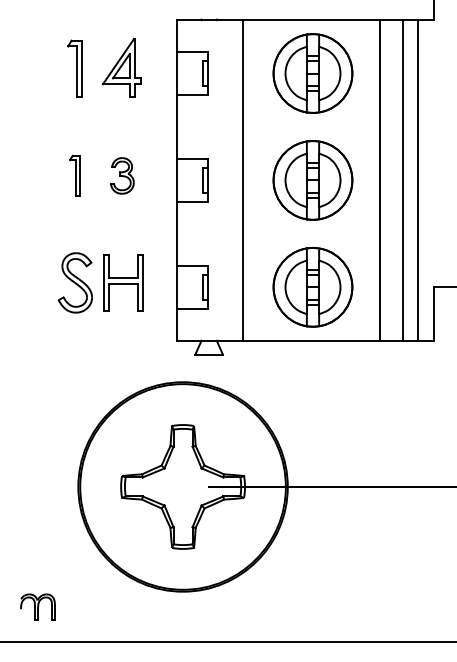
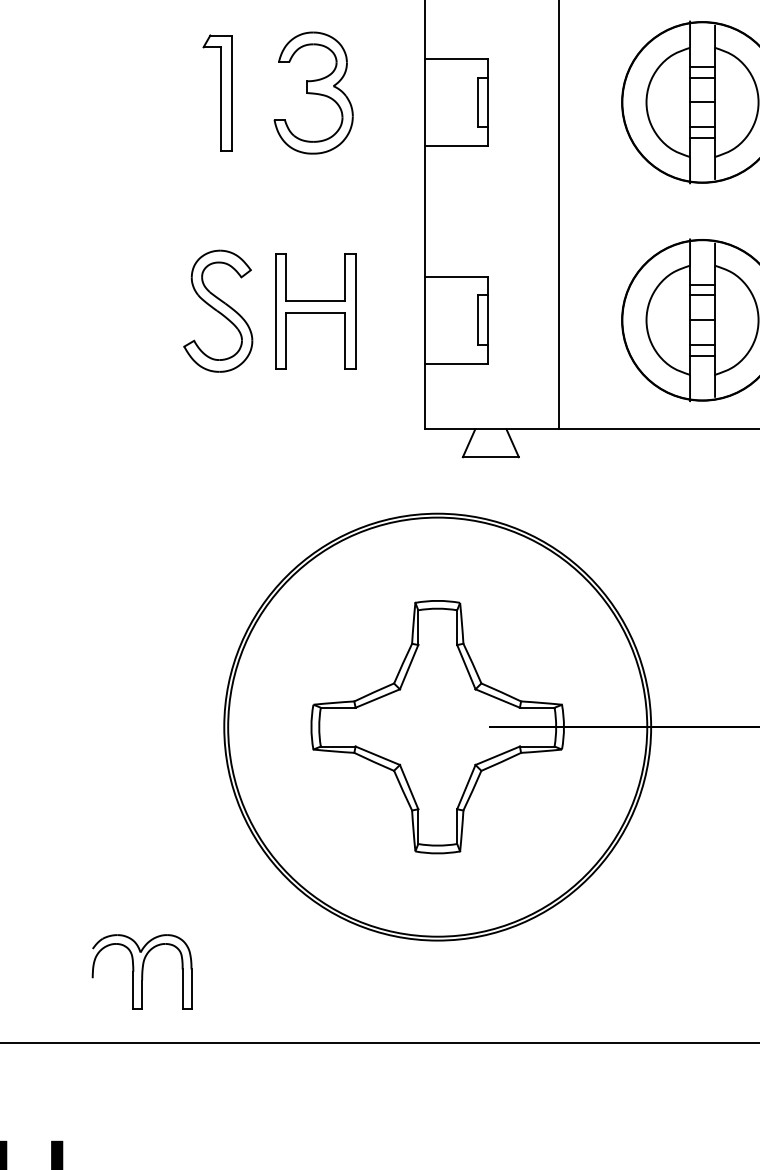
part: (74, 175) -> (216, 92), size x1.43
part: (122, 175) -> (314, 92), size x1.67
part: (37, 606) -> (141, 970), size x1.43

